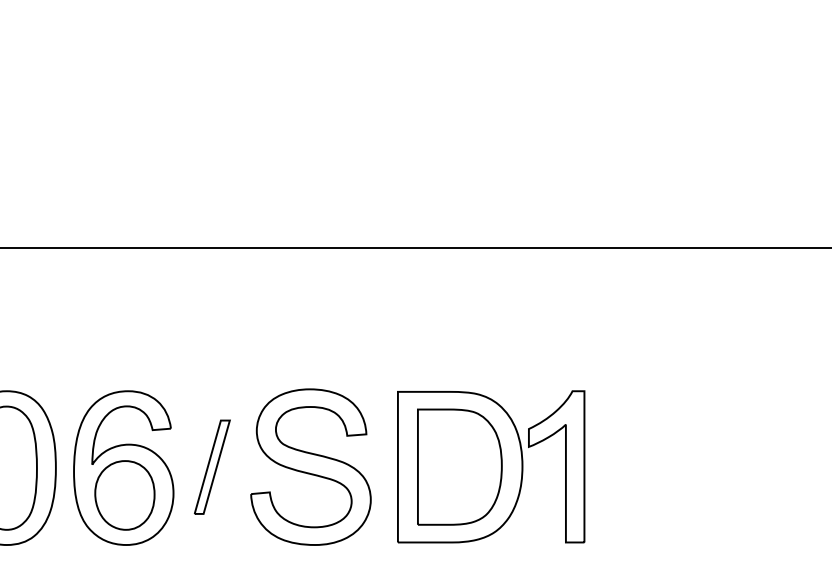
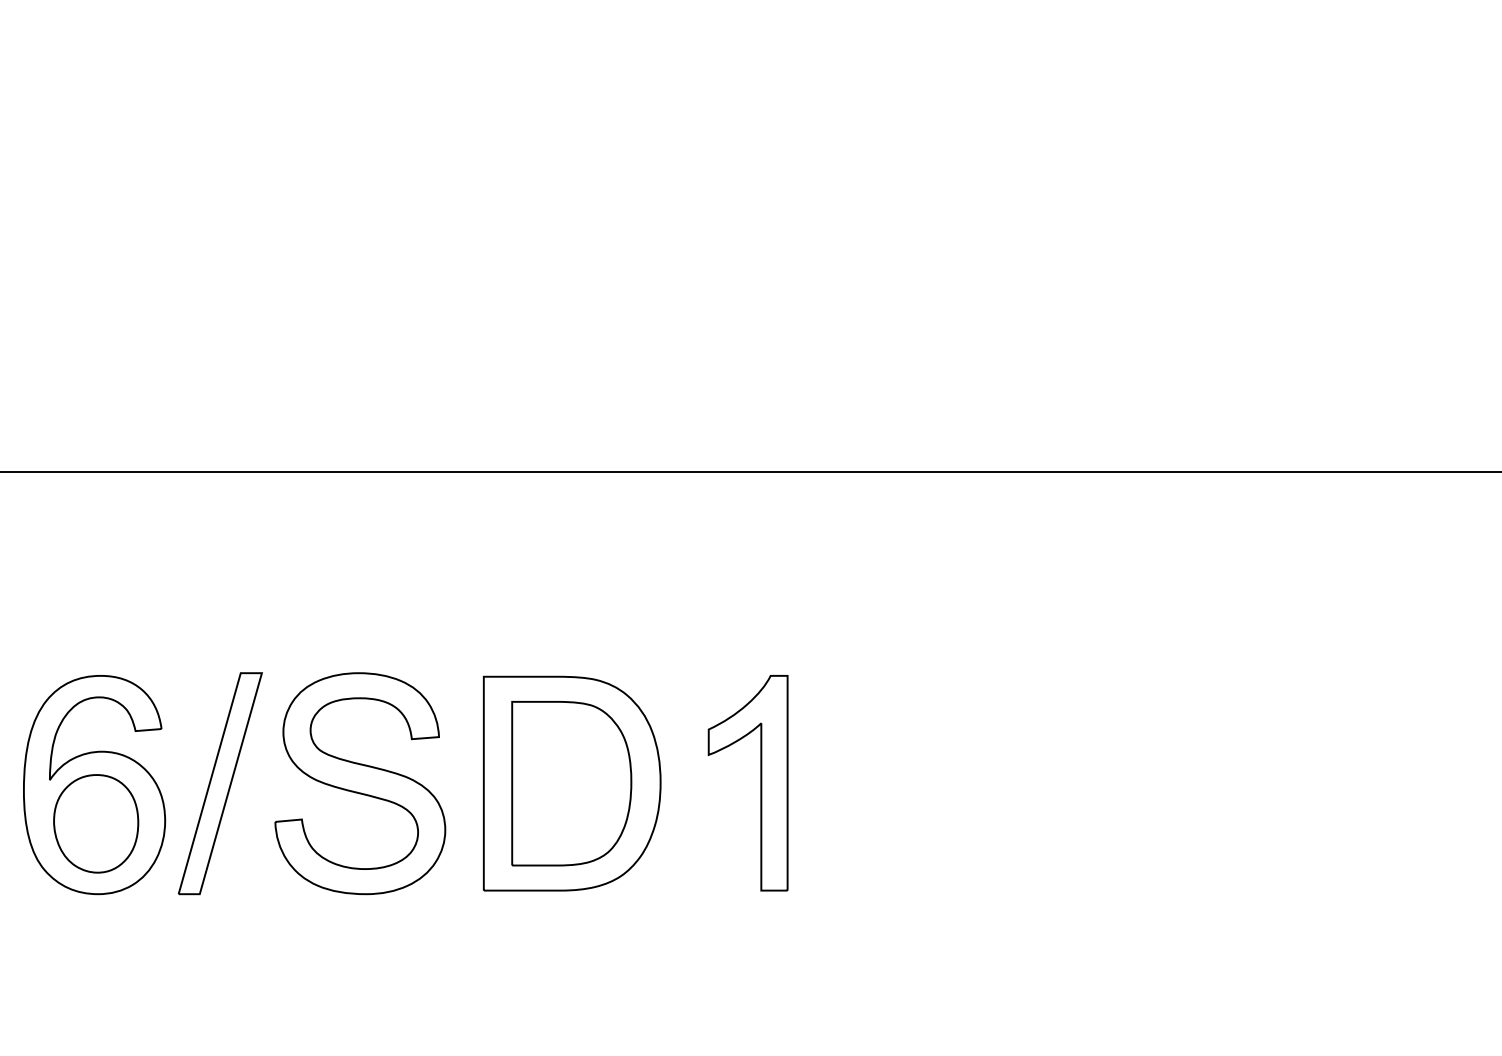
part: (211, 467) -> (219, 783), size x1.67
part: (565, 467) -> (760, 783), moved

